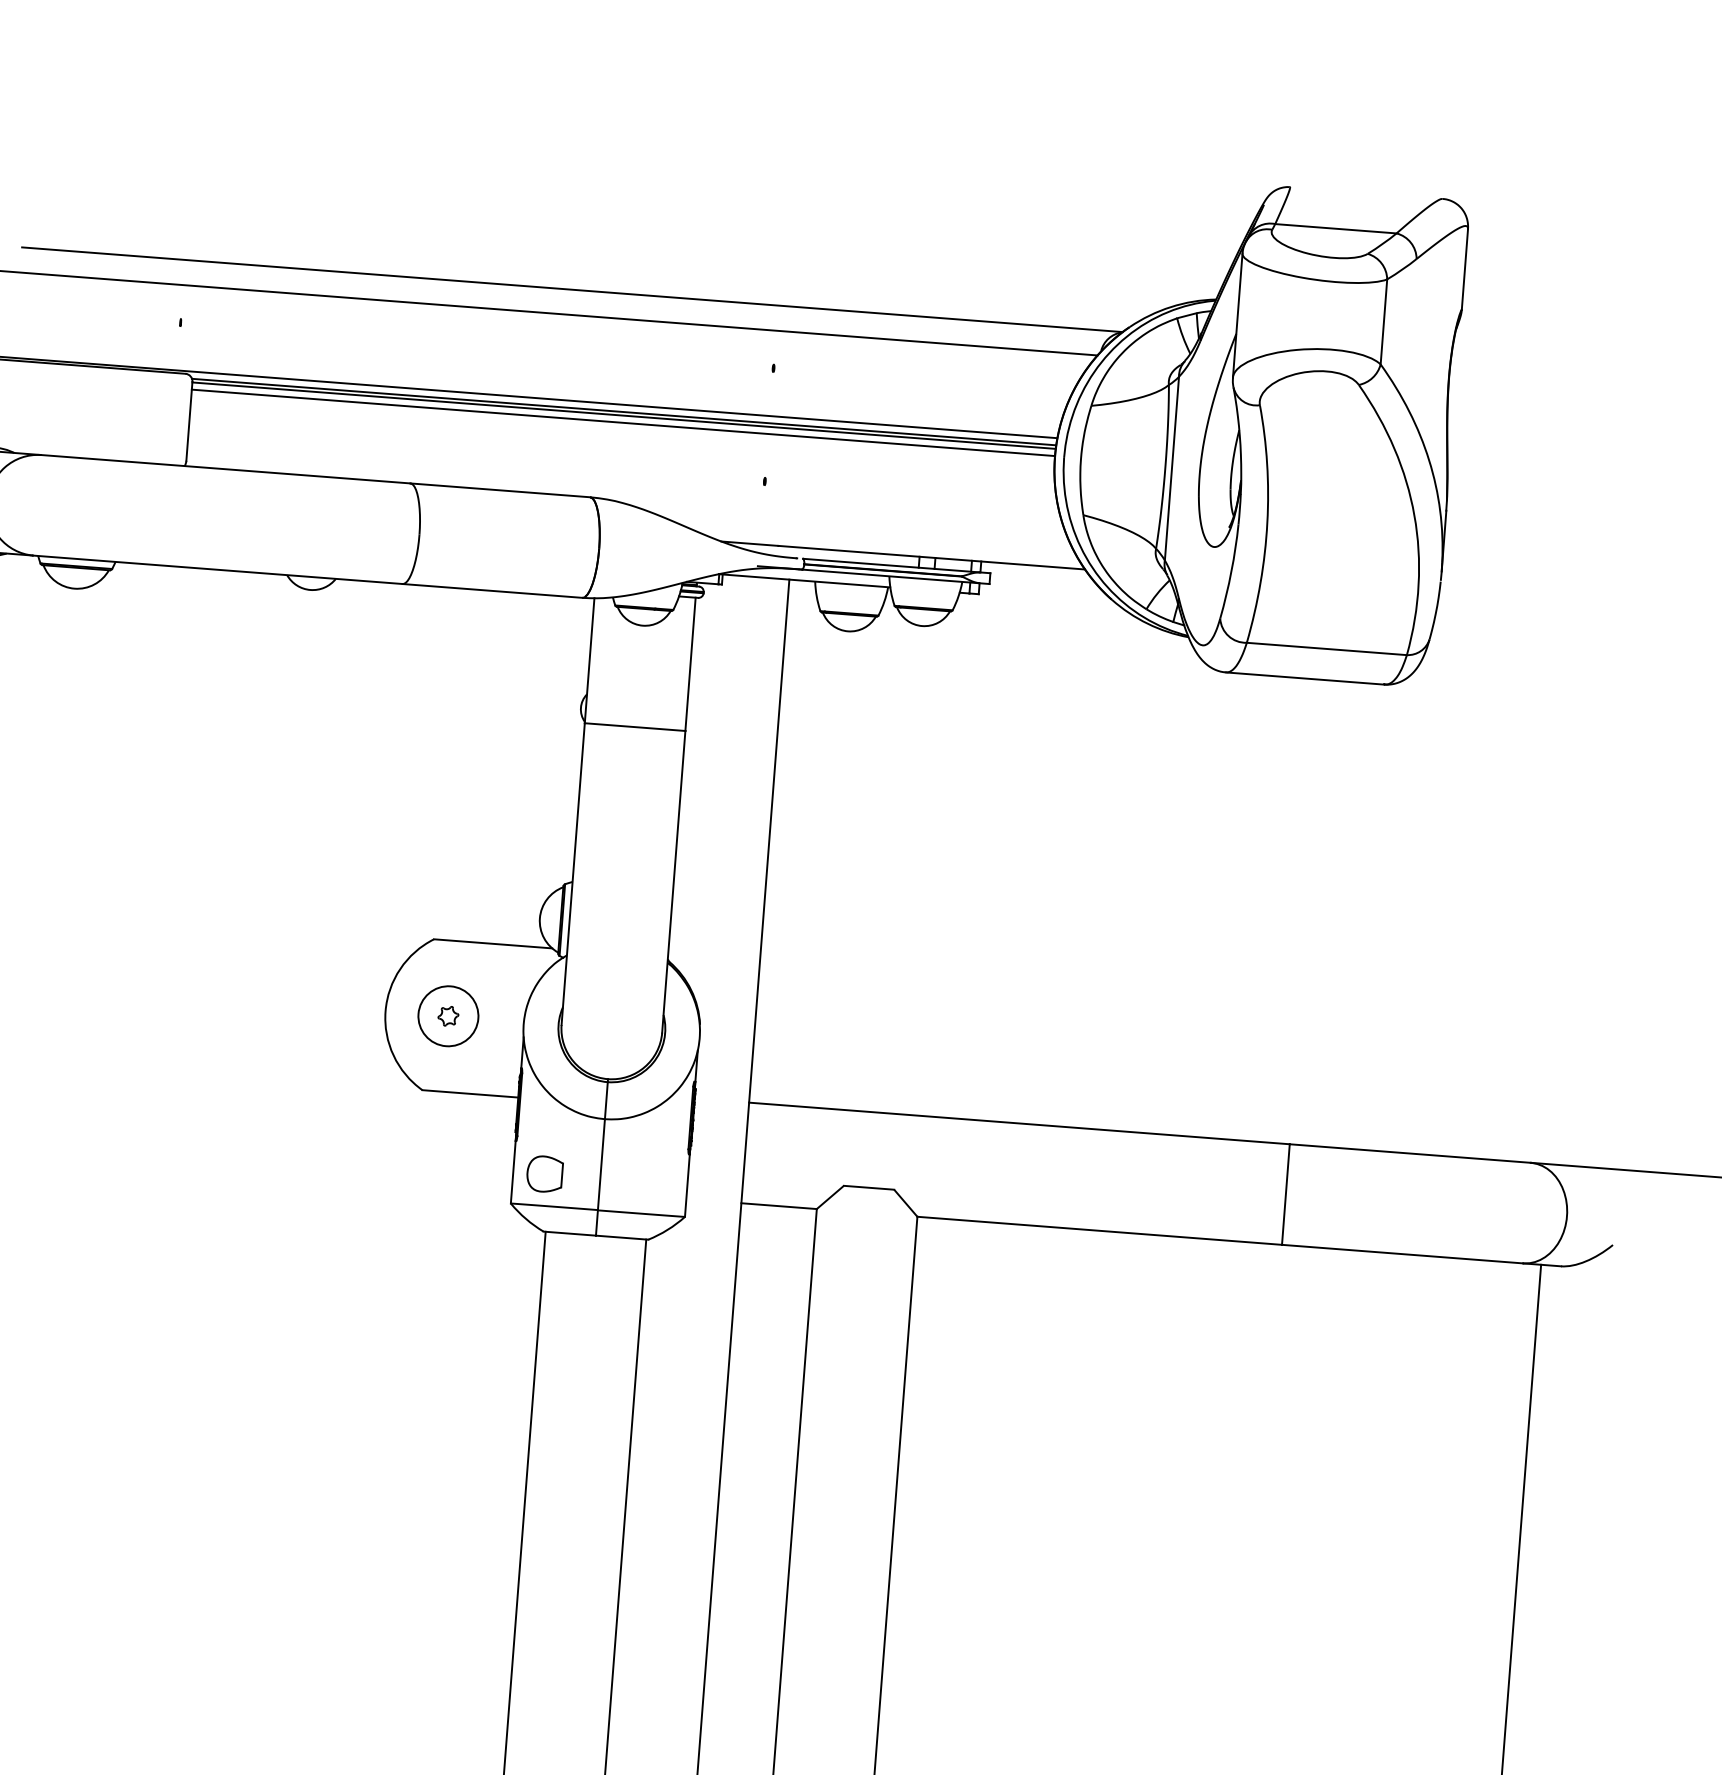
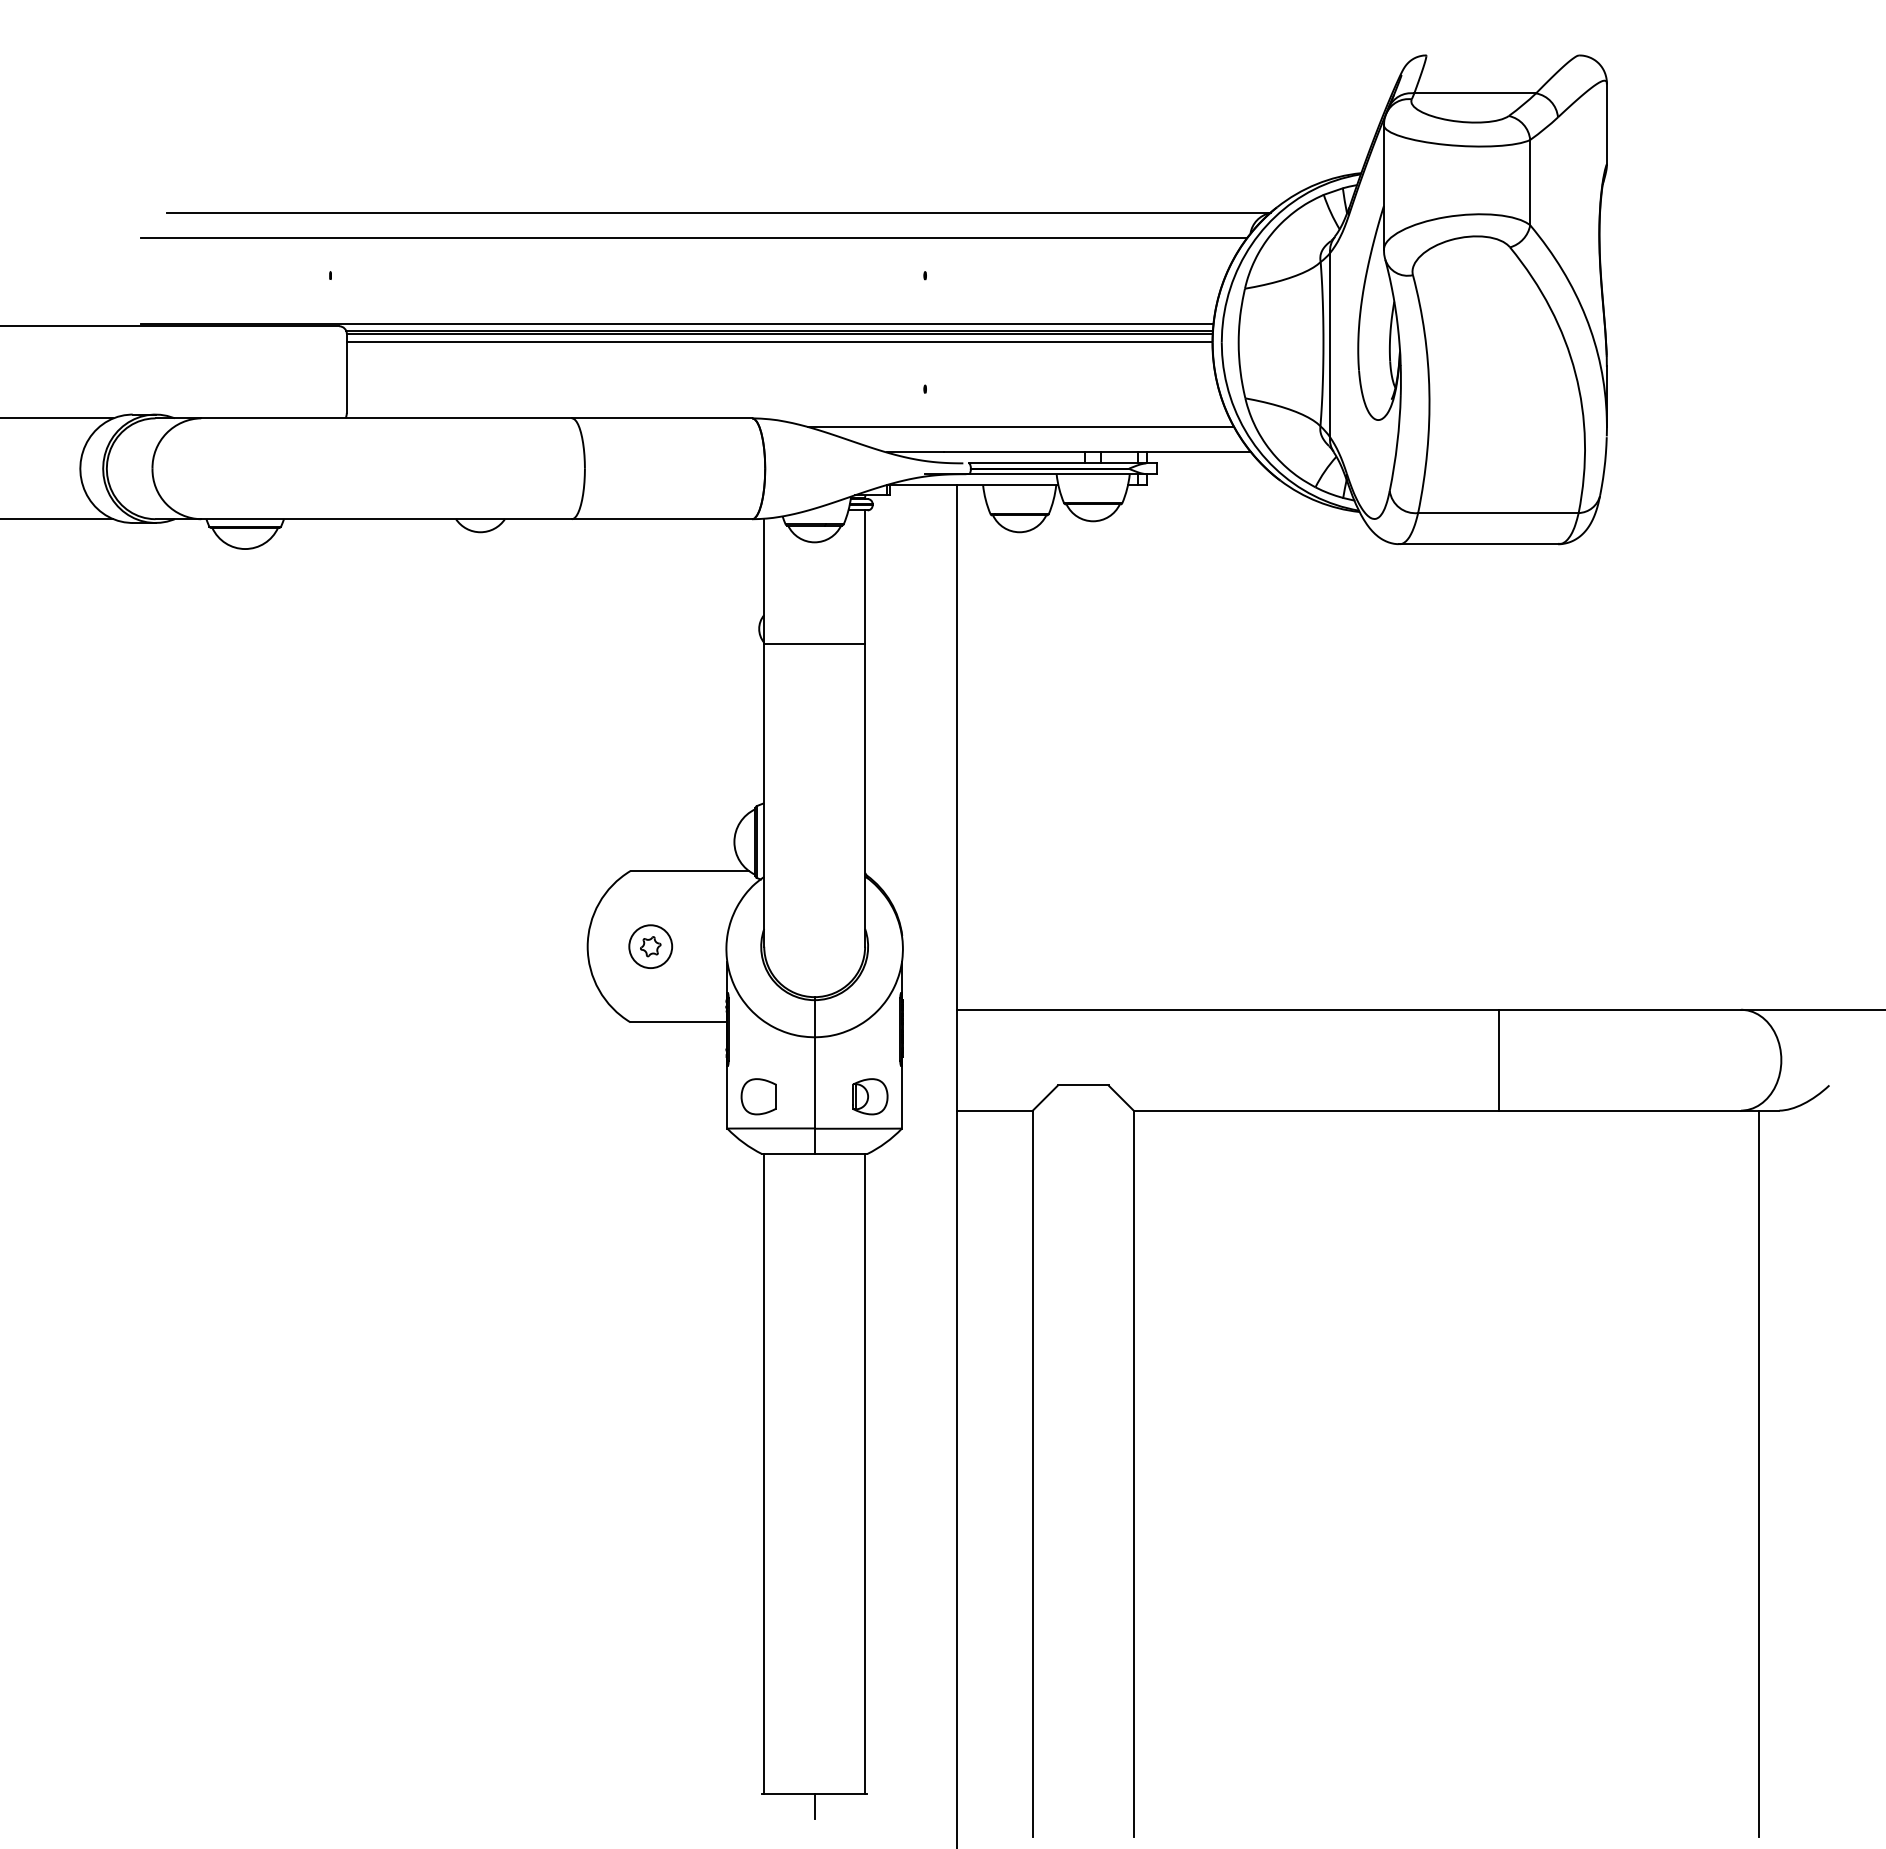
line: (856, 526) -> (1020, 427), added
circle: (448, 1016) -> (650, 946), size x0.71
part: (656, 1182) -> (870, 1096), added

